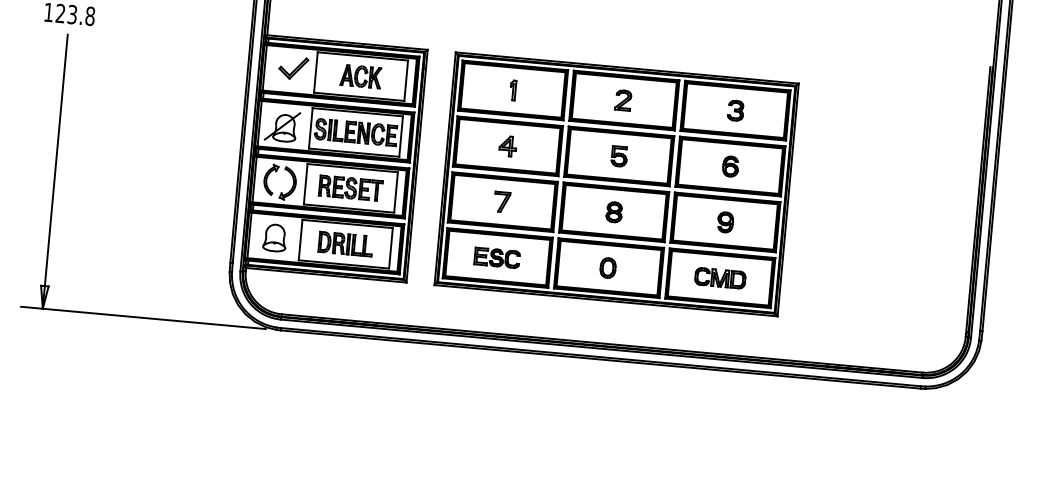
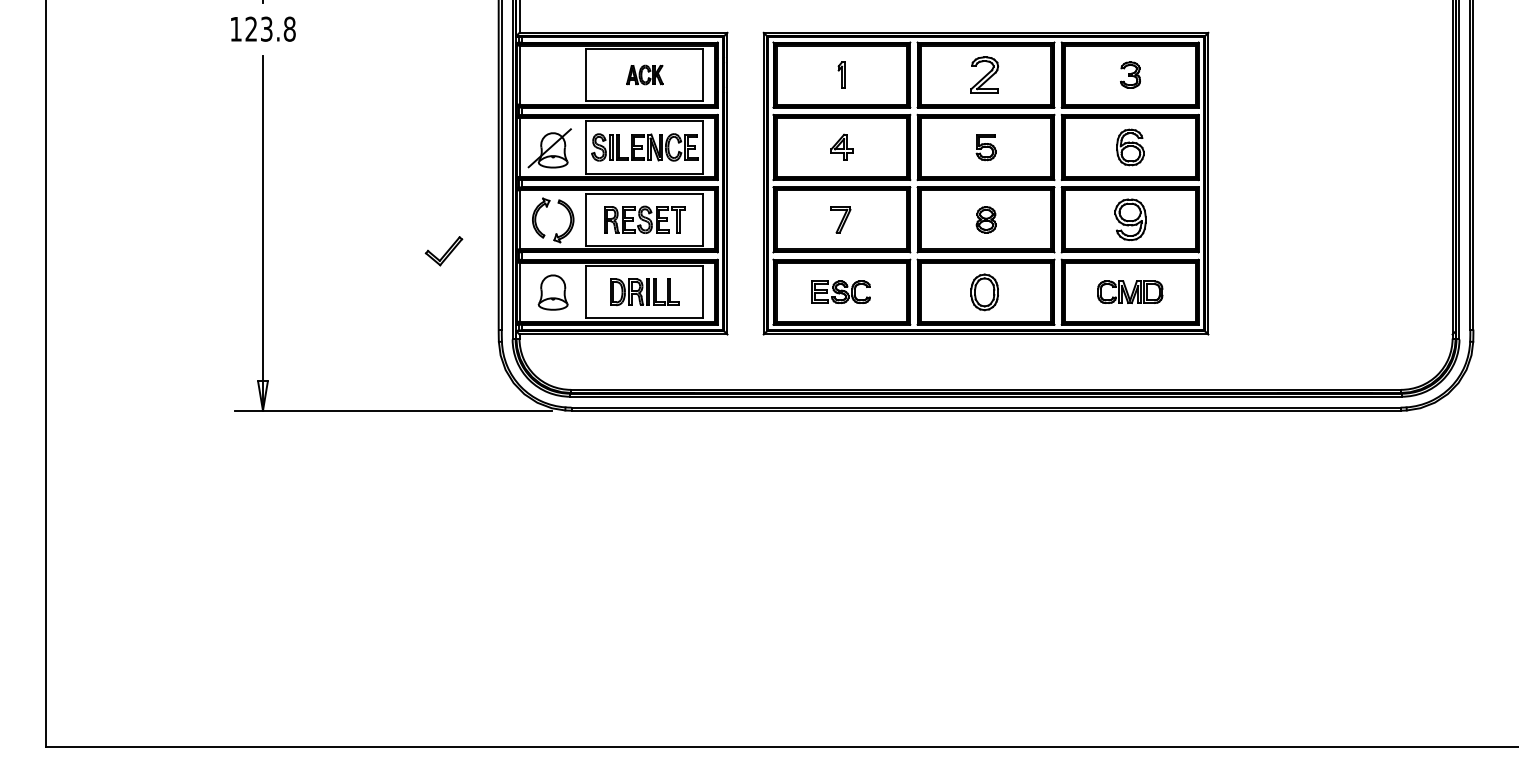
part: (293, 68) -> (443, 251), moved
part: (360, 76) -> (644, 74), size x0.7
part: (623, 100) -> (984, 74), size x1.4
part: (730, 166) -> (1130, 147), size x1.4
part: (725, 222) -> (1130, 219), size x1.6
part: (607, 267) -> (984, 291), size x1.4

